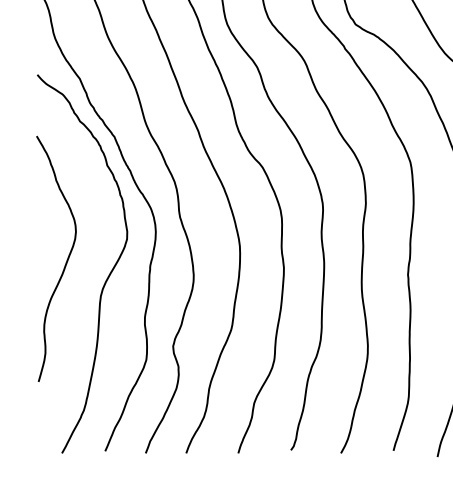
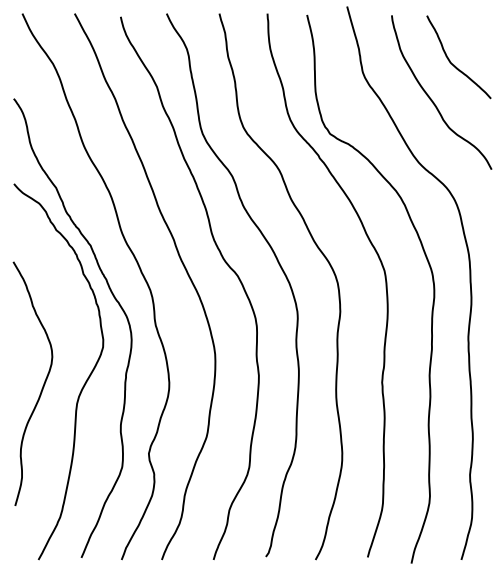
curve: (65, 263) -> (41, 388), moved

